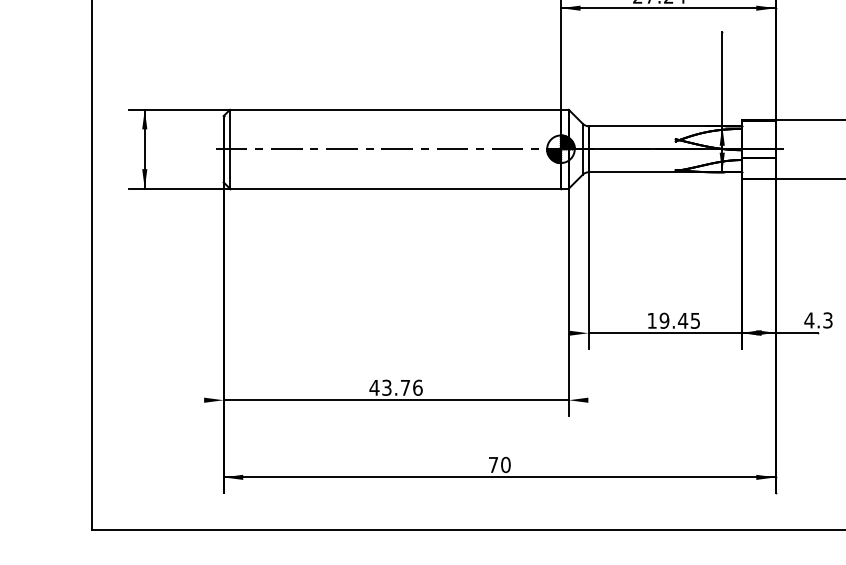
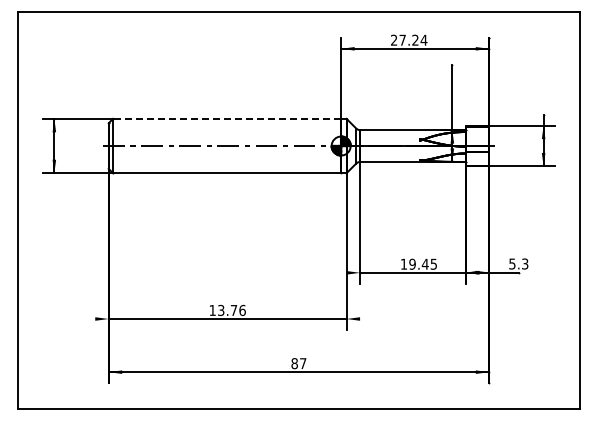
line: (394, 109) -> (226, 118), solid -> dashed
text: (808, 319) -> (511, 263), 4.3 -> 5.3
text: (374, 387) -> (212, 310), 43.76 -> 13.76
text: (499, 464) -> (298, 363), 70 -> 87

